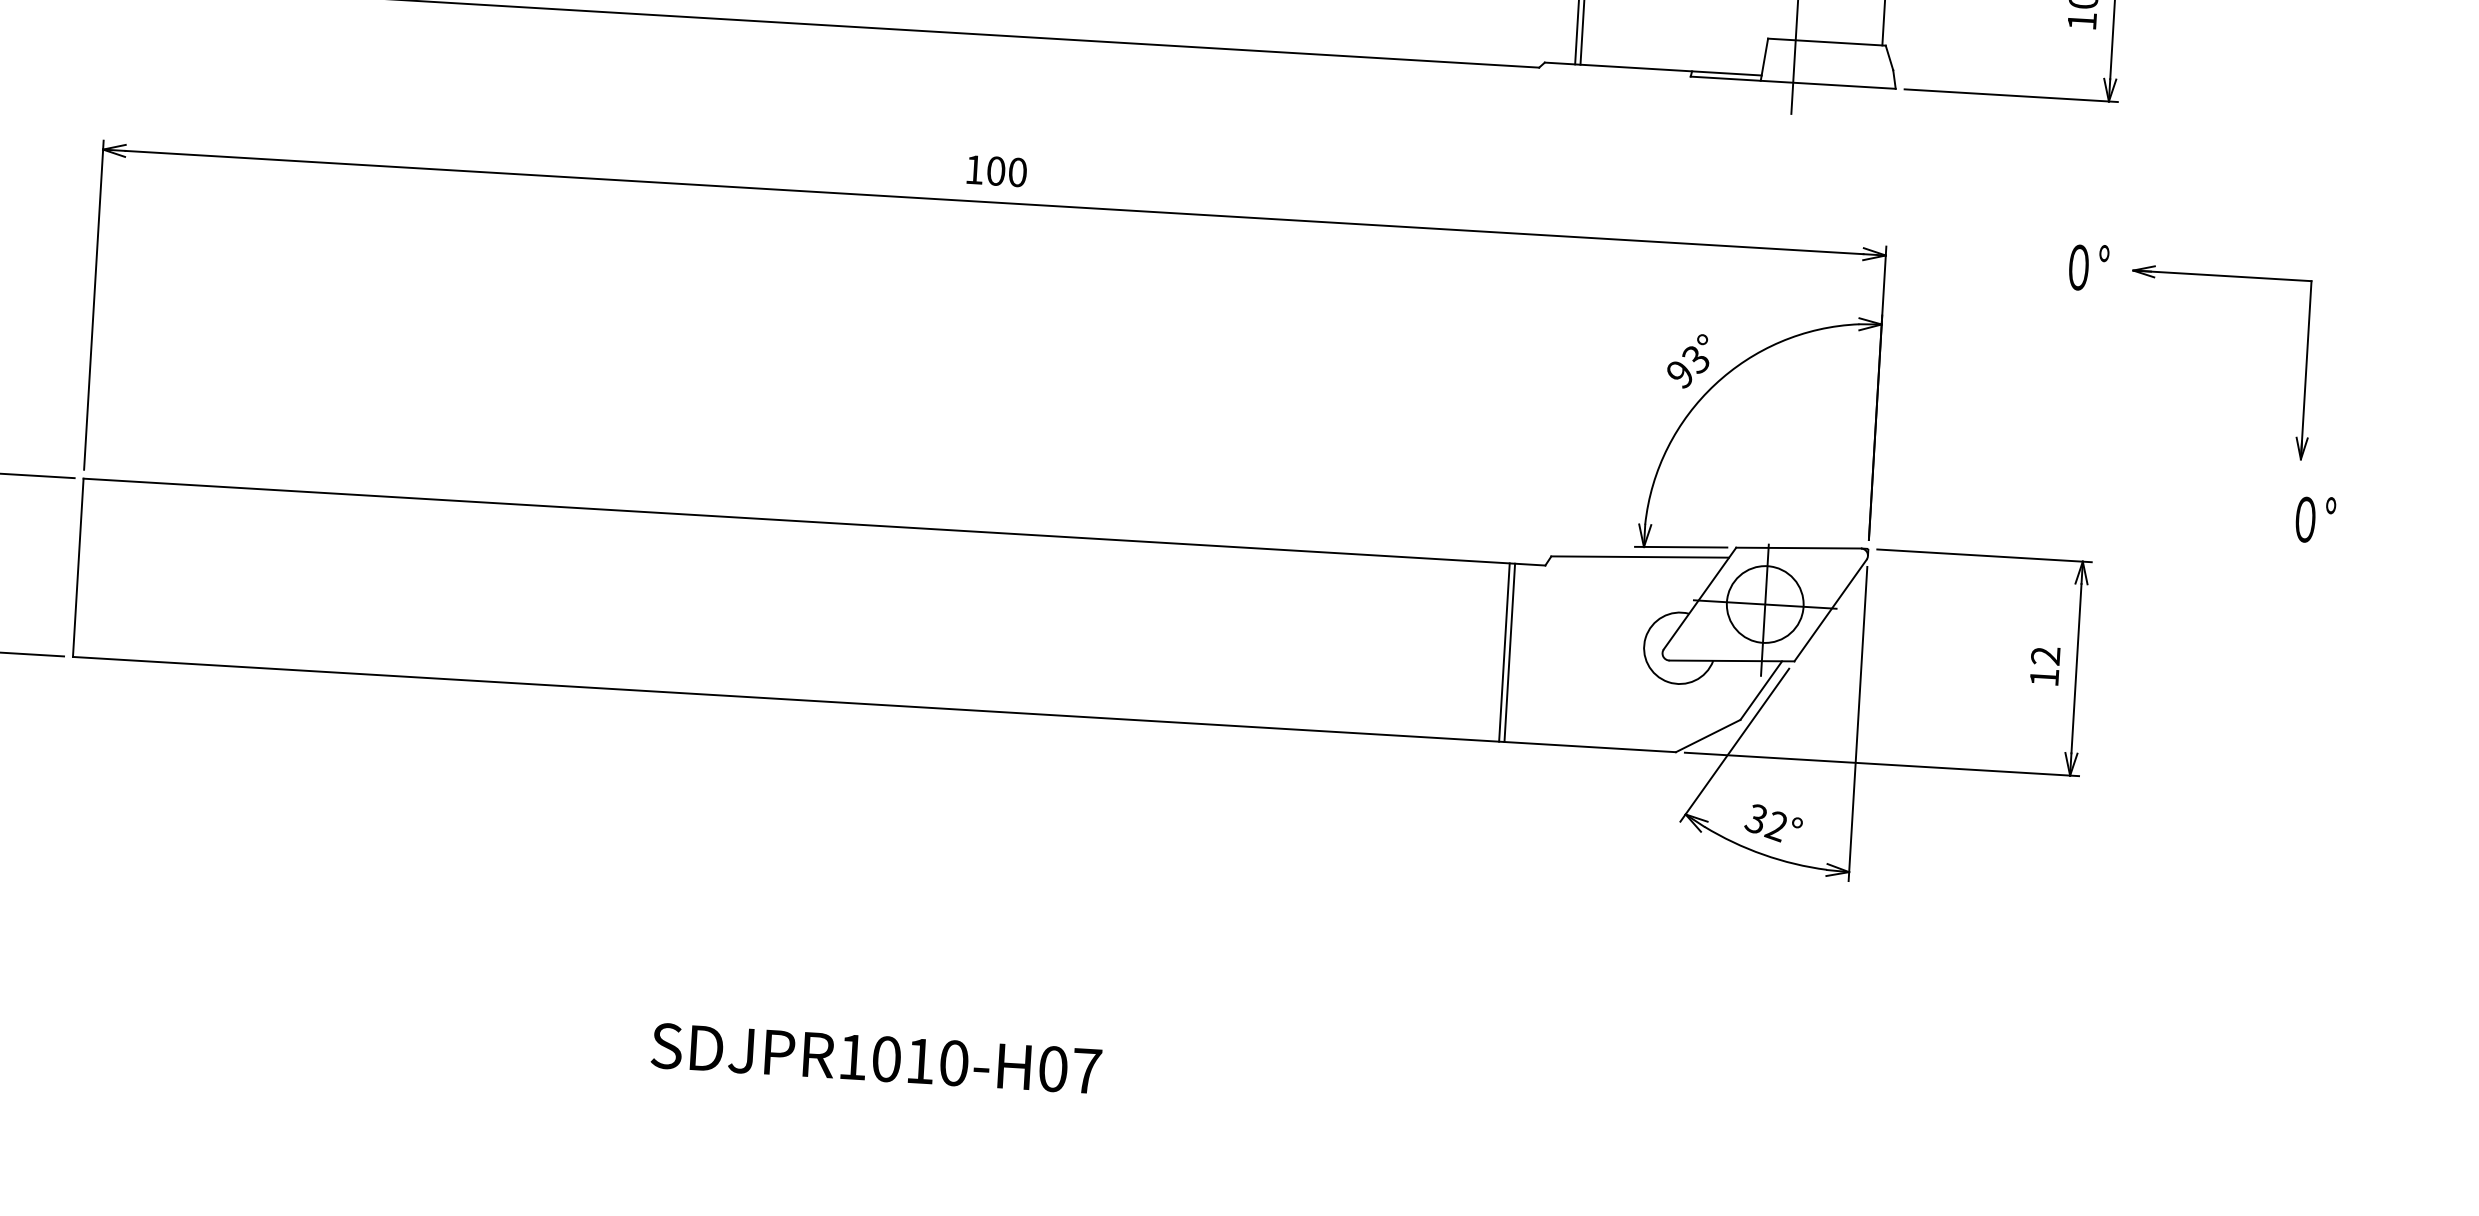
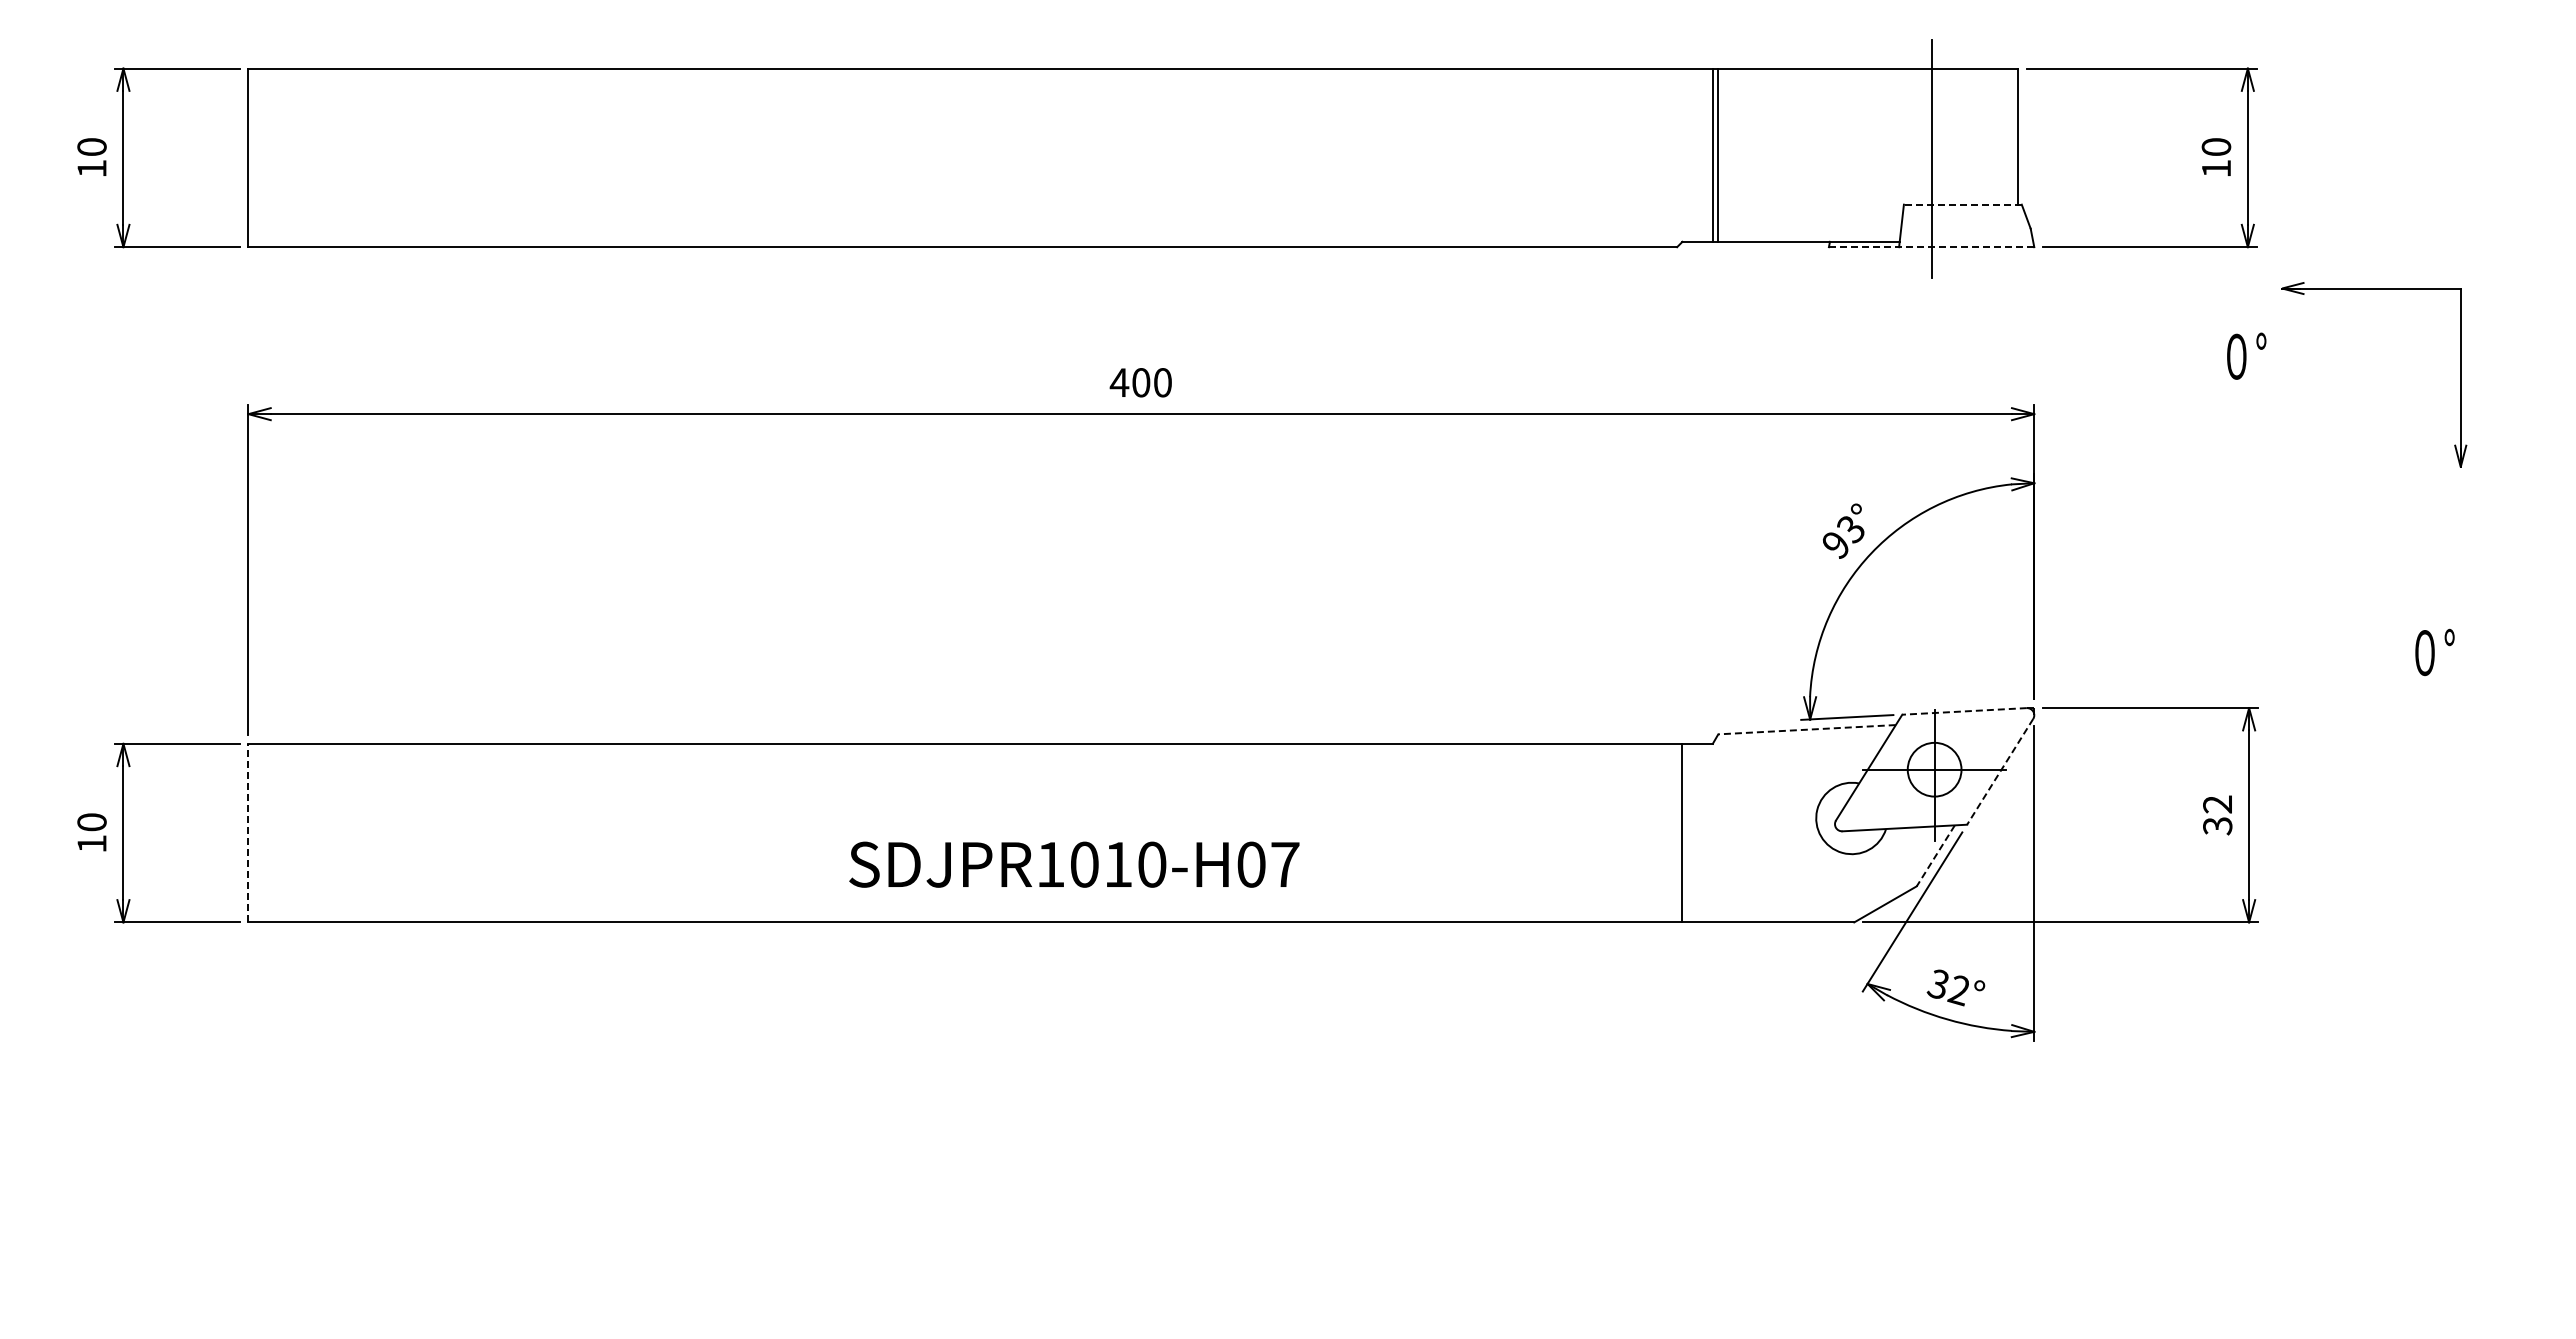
line: (1826, 41) -> (1962, 204), solid -> dashed
line: (1793, 83) -> (1931, 247), solid -> dashed
text: (974, 169) -> (1119, 382), 100 -> 400
text: (2088, 266) -> (2246, 355), moved
part: (2225, 277) -> (2374, 289), moved
text: (2315, 519) -> (2434, 652), moved
line: (1798, 548) -> (1964, 711), solid -> dashed
line: (1639, 556) -> (1806, 729), solid -> dashed
line: (78, 567) -> (248, 832), solid -> dashed
circle: (1765, 604) -> (1934, 769), size x0.7
line: (1829, 611) -> (1999, 772), solid -> dashed
line: (1504, 651) -> (1677, 832), removed
text: (2044, 677) -> (2217, 826), 12 -> 32
line: (1761, 690) -> (1935, 855), solid -> dashed
text: (876, 1058) -> (1074, 864), moved

